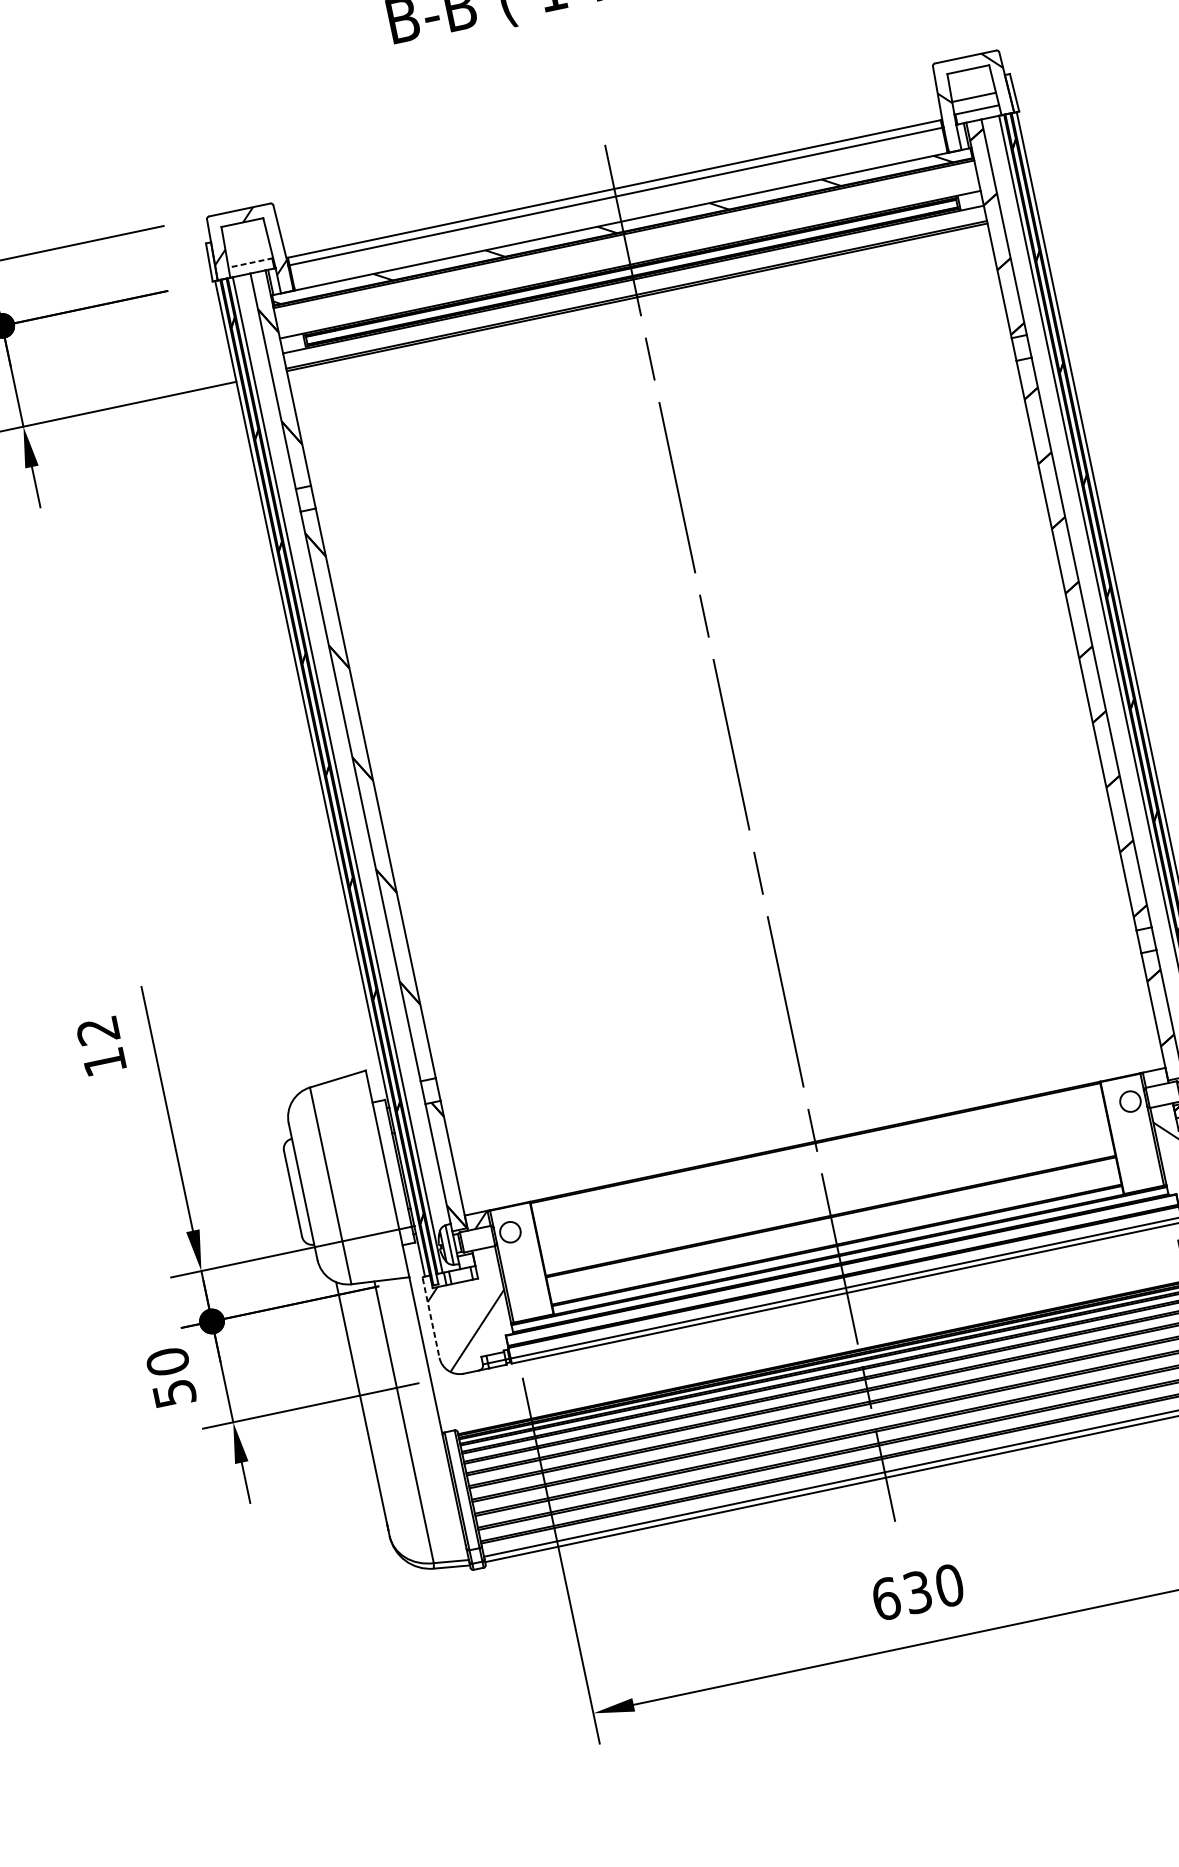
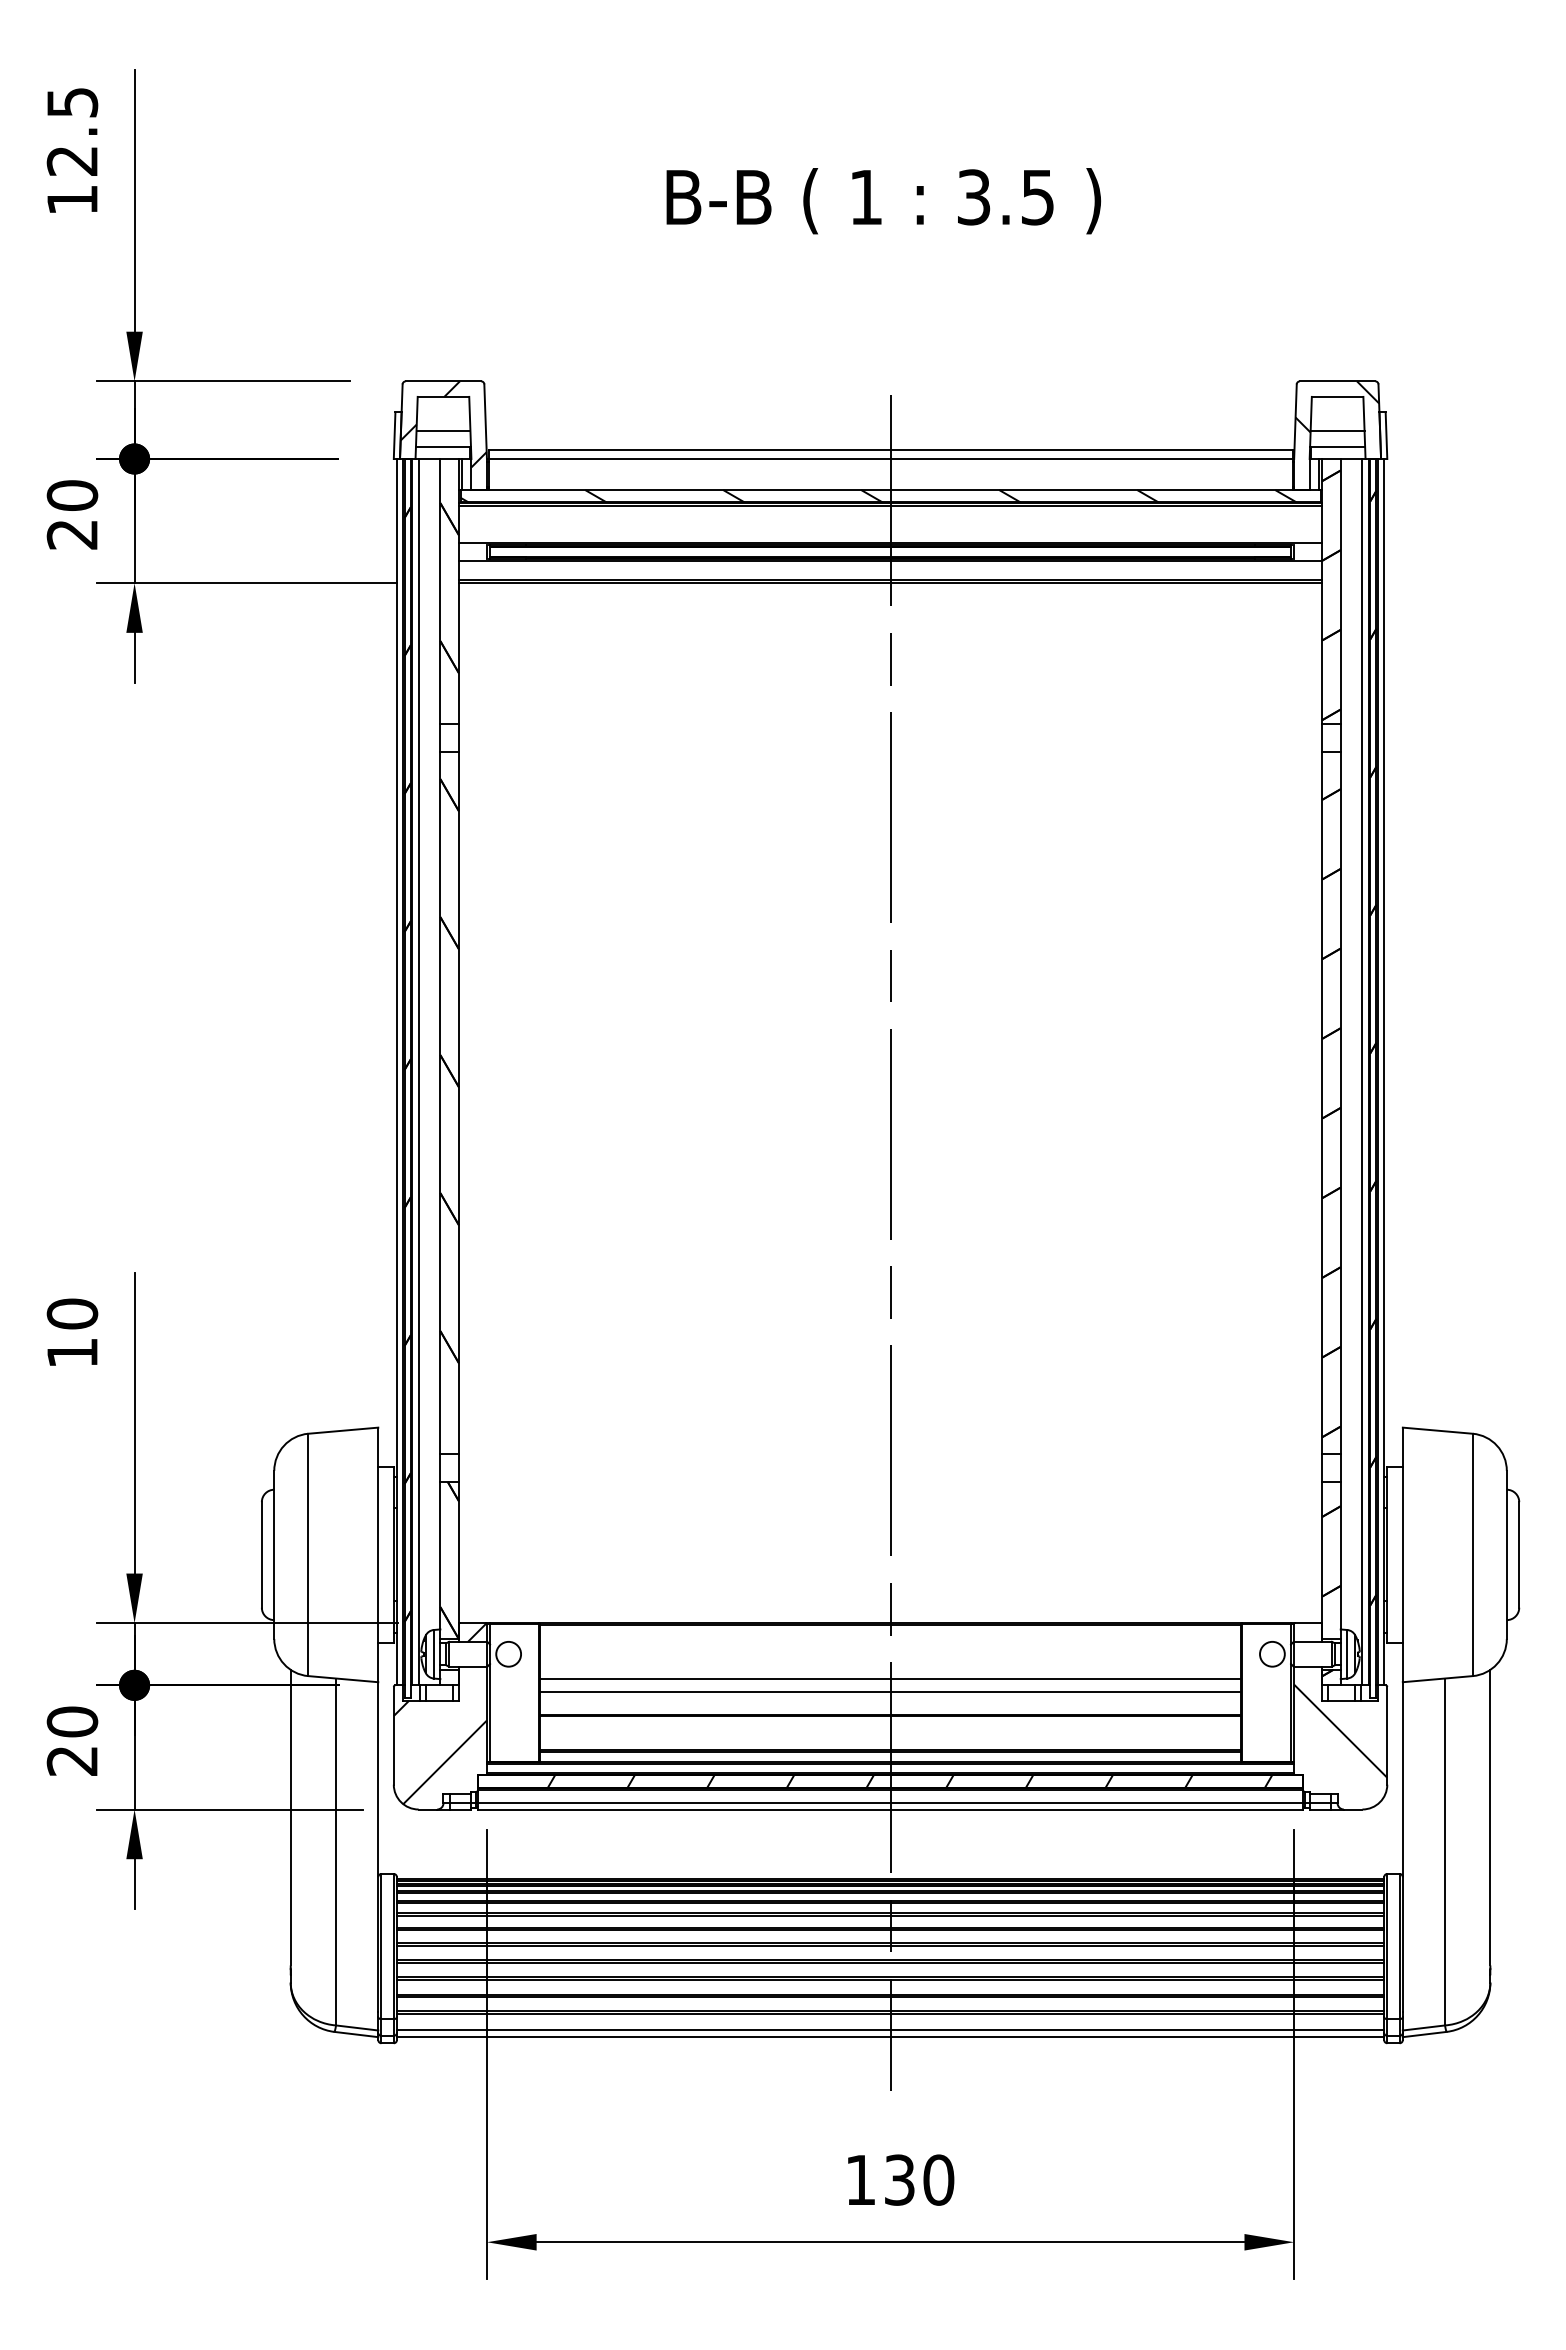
line: (248, 250) -> (443, 431), added
line: (250, 263) -> (442, 446), dashed -> solid
text: (98, 1030) -> (72, 1313), 12 -> 10
line: (824, 1187) -> (890, 1679), added
line: (826, 1197) -> (890, 1691), added
hatch: (857, 1266) -> (909, 1781), added
line: (430, 1317) -> (393, 1735), dashed -> solid
text: (174, 1393) -> (72, 1760), 50 -> 20
text: (885, 1598) -> (860, 2179), 630 -> 130

